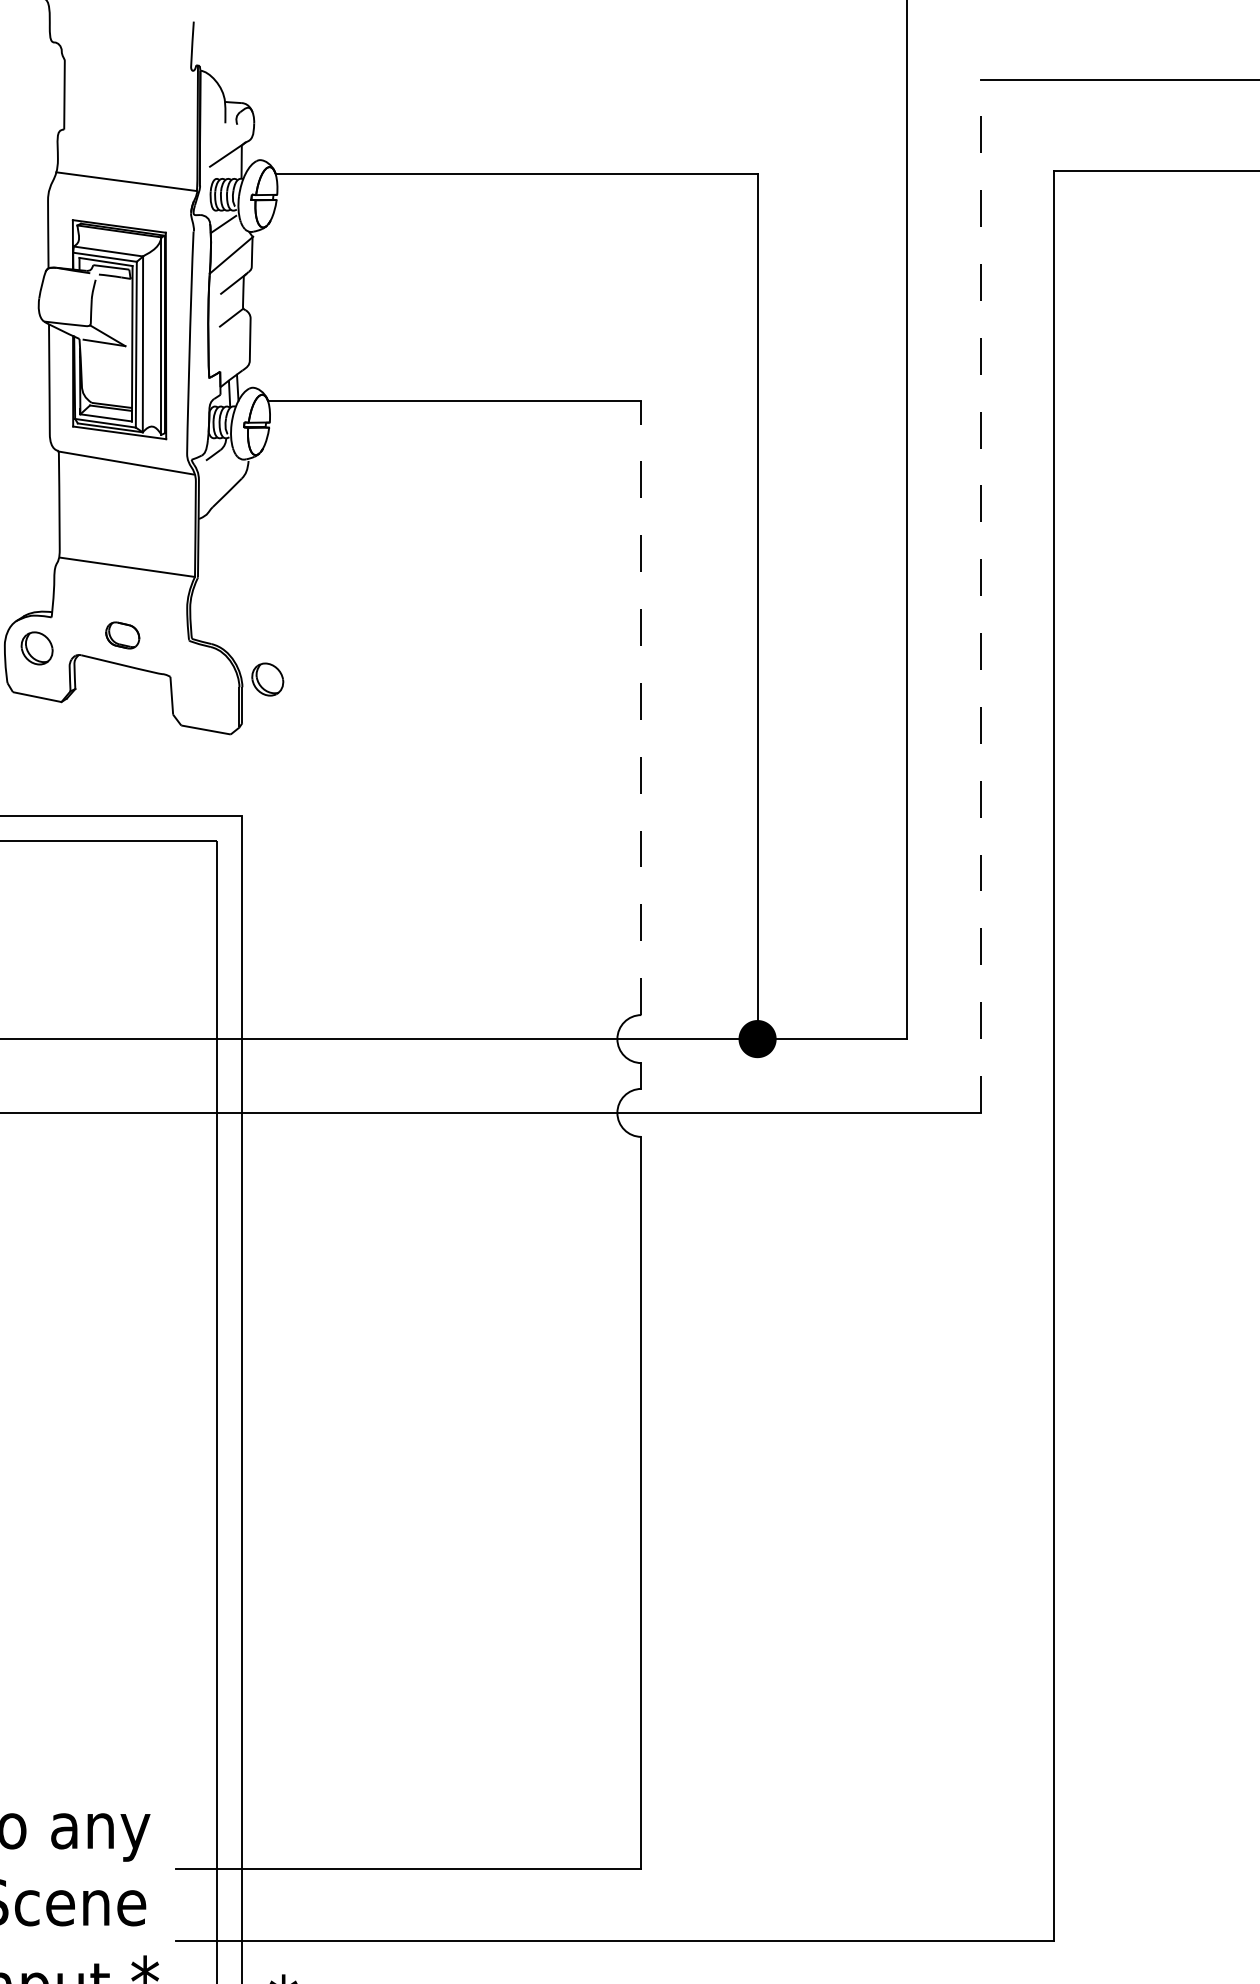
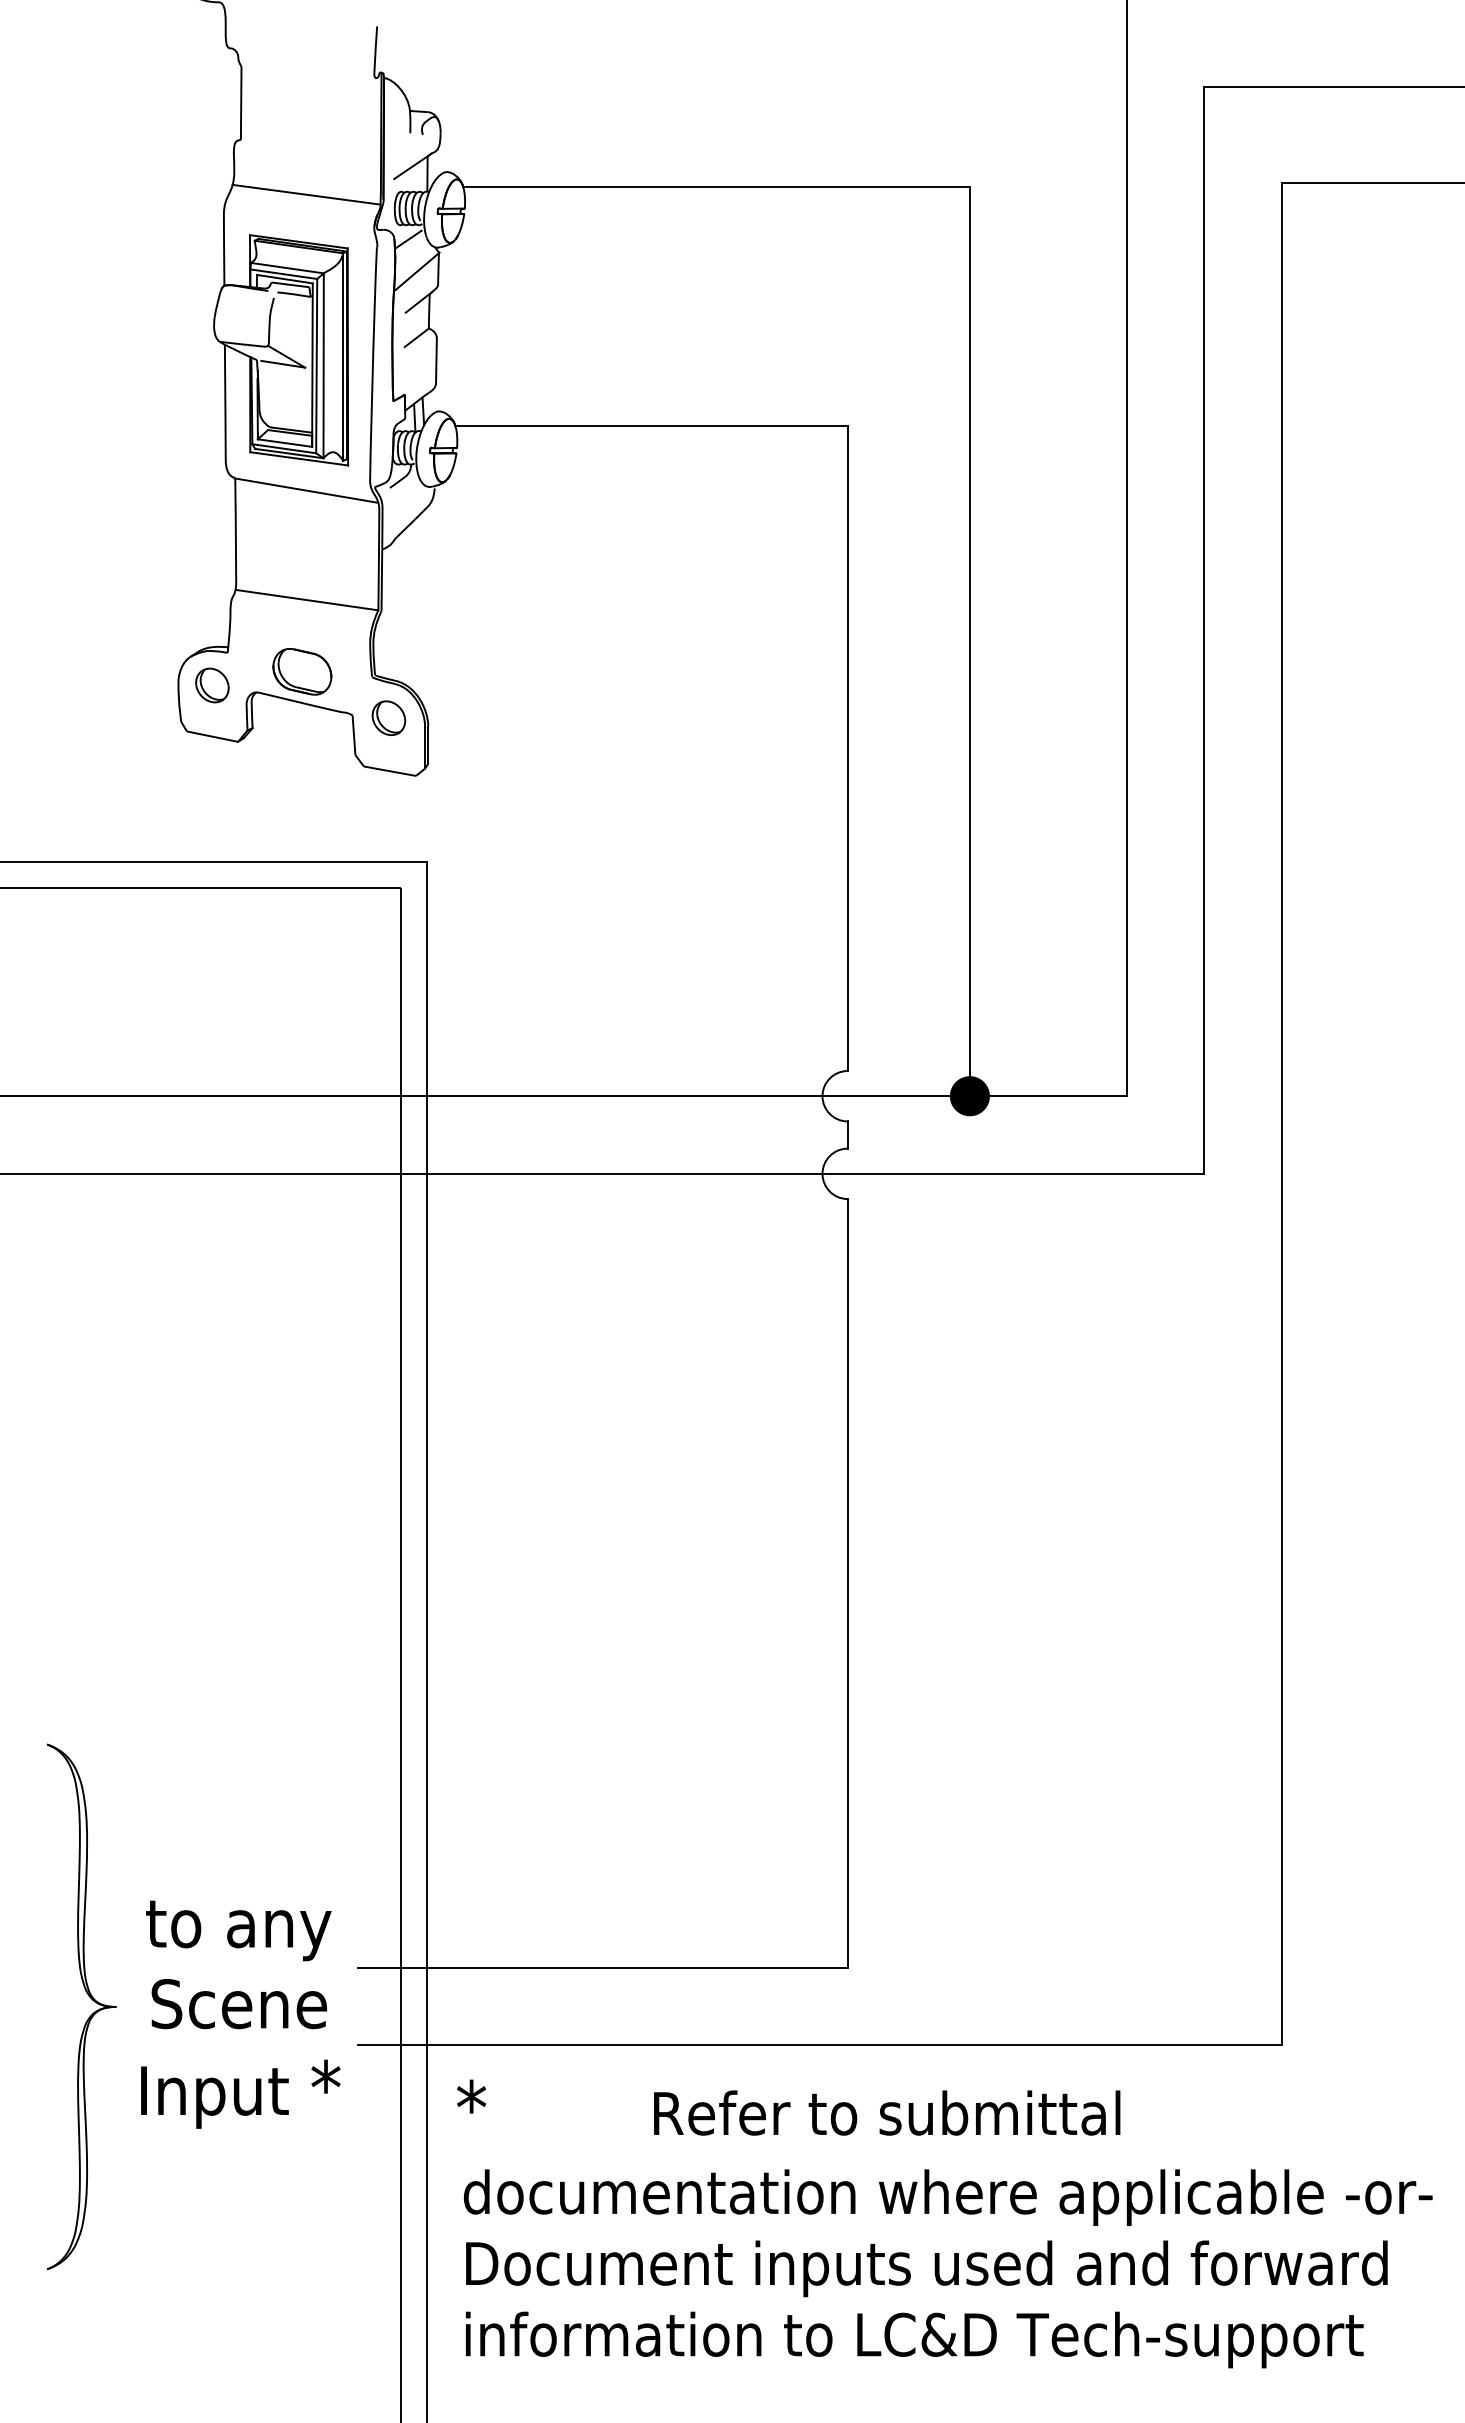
line: (980, 596) -> (1204, 630), dashed -> solid
part: (122, 635) -> (302, 671), size x1.67
part: (267, 678) -> (388, 717), moved
line: (641, 708) -> (847, 748), dashed -> solid

